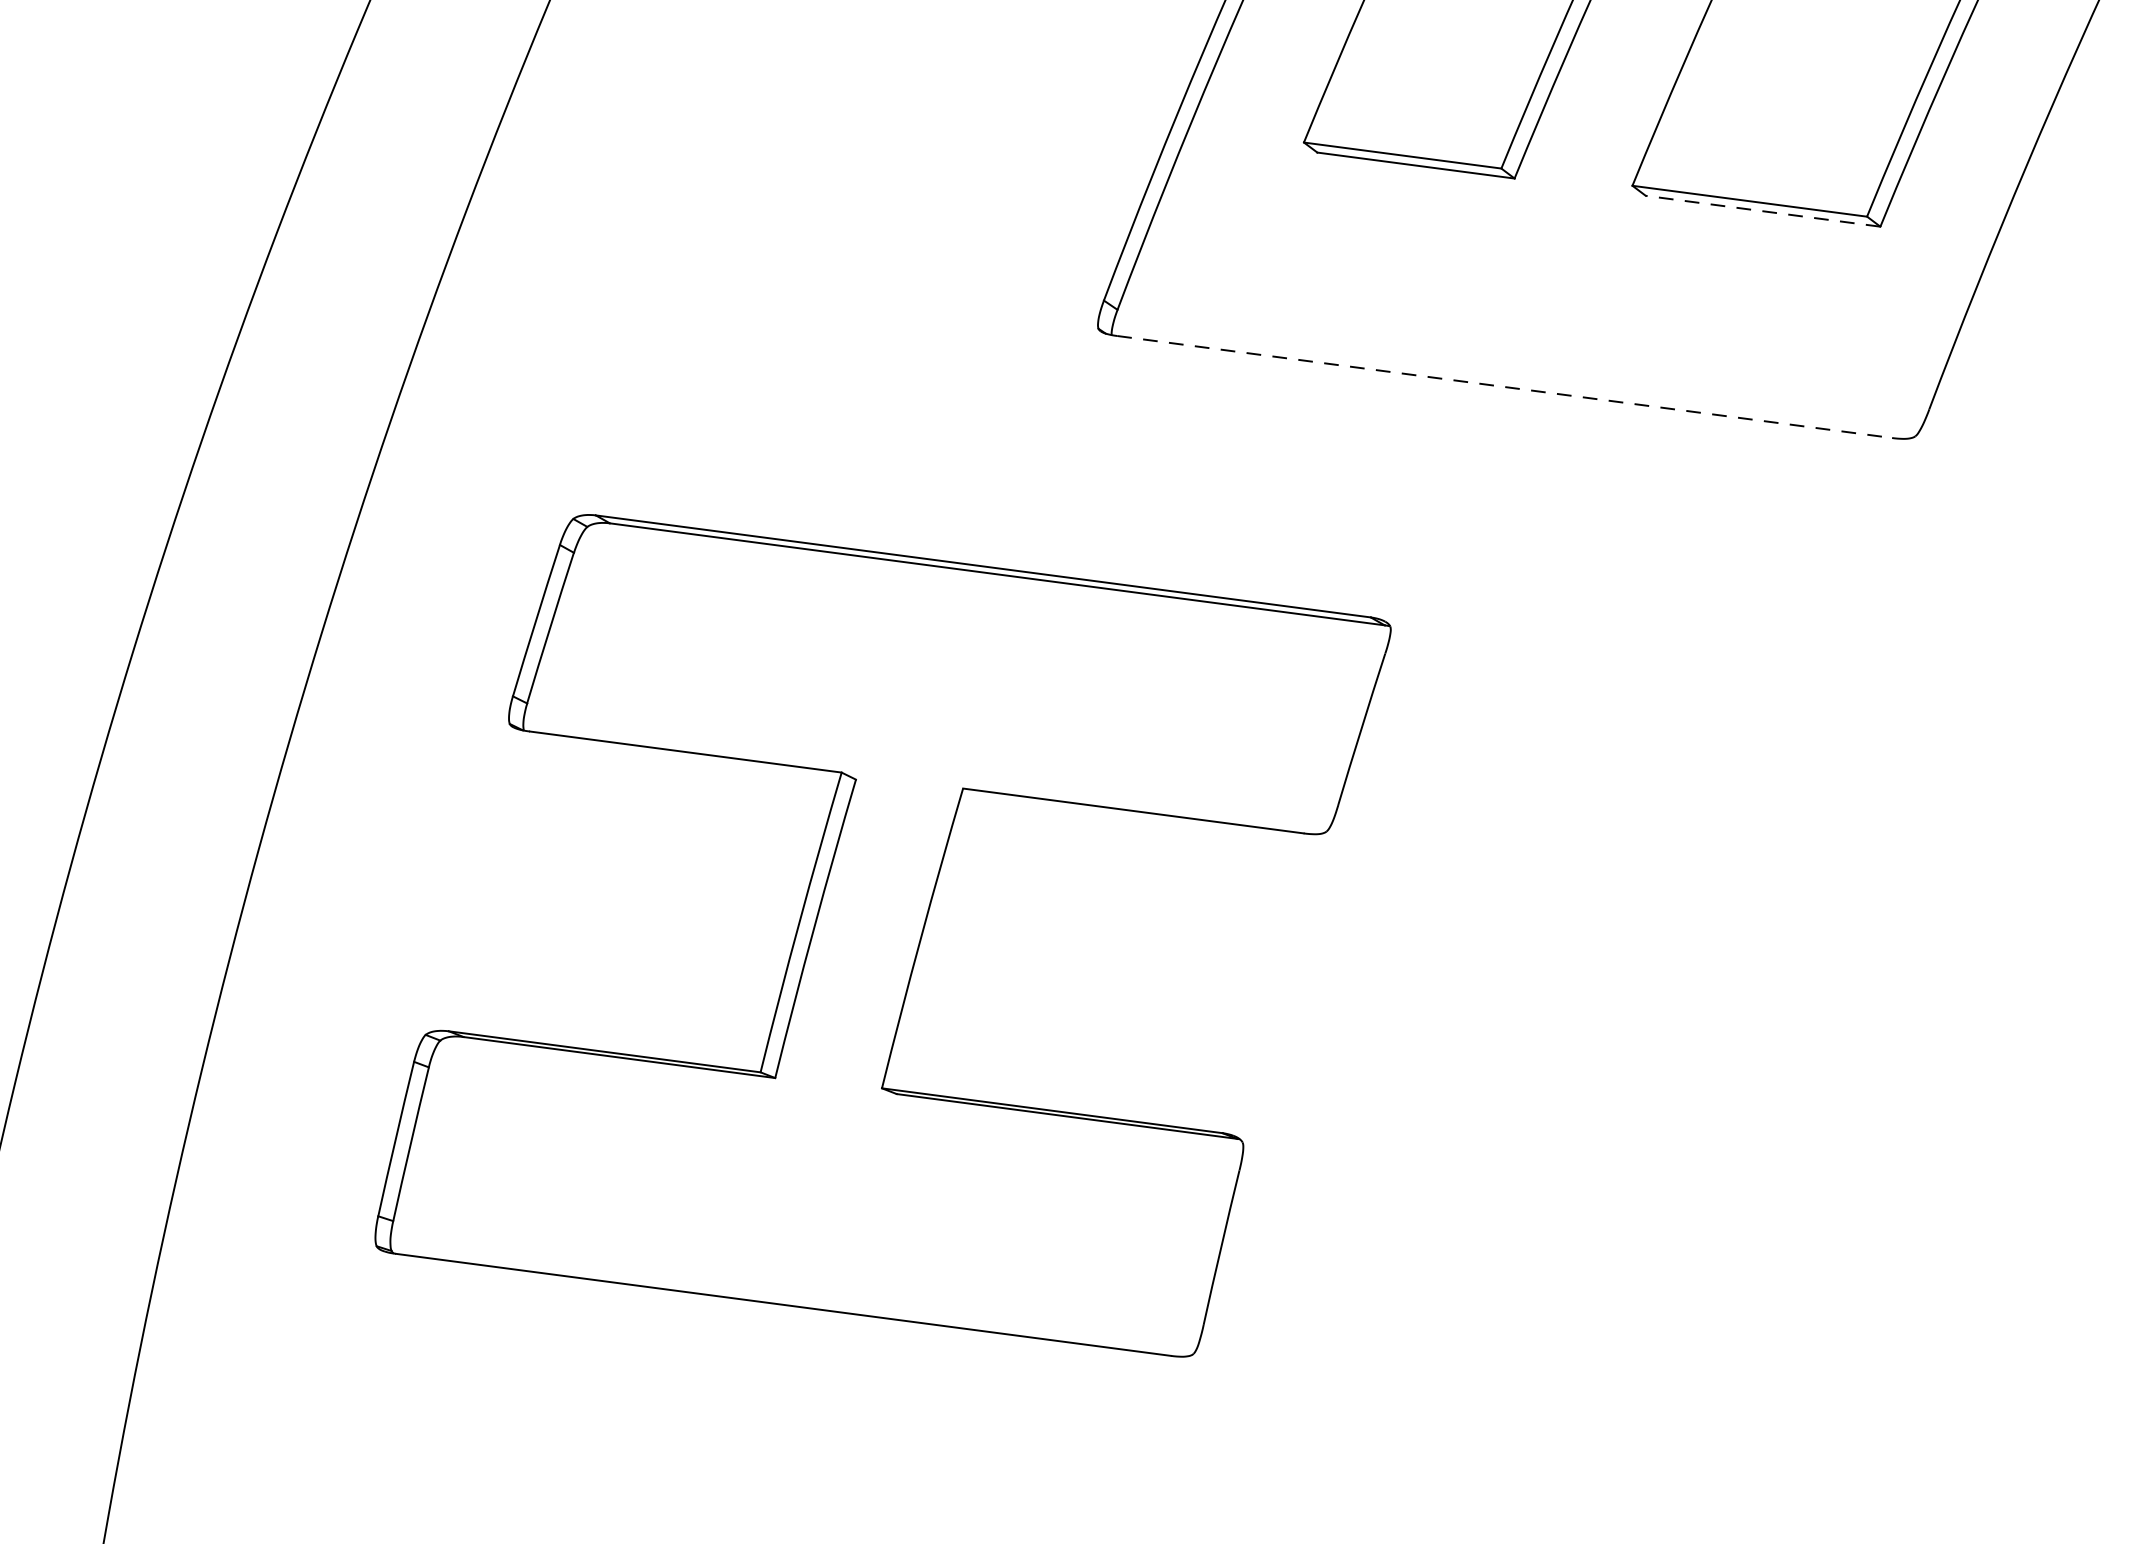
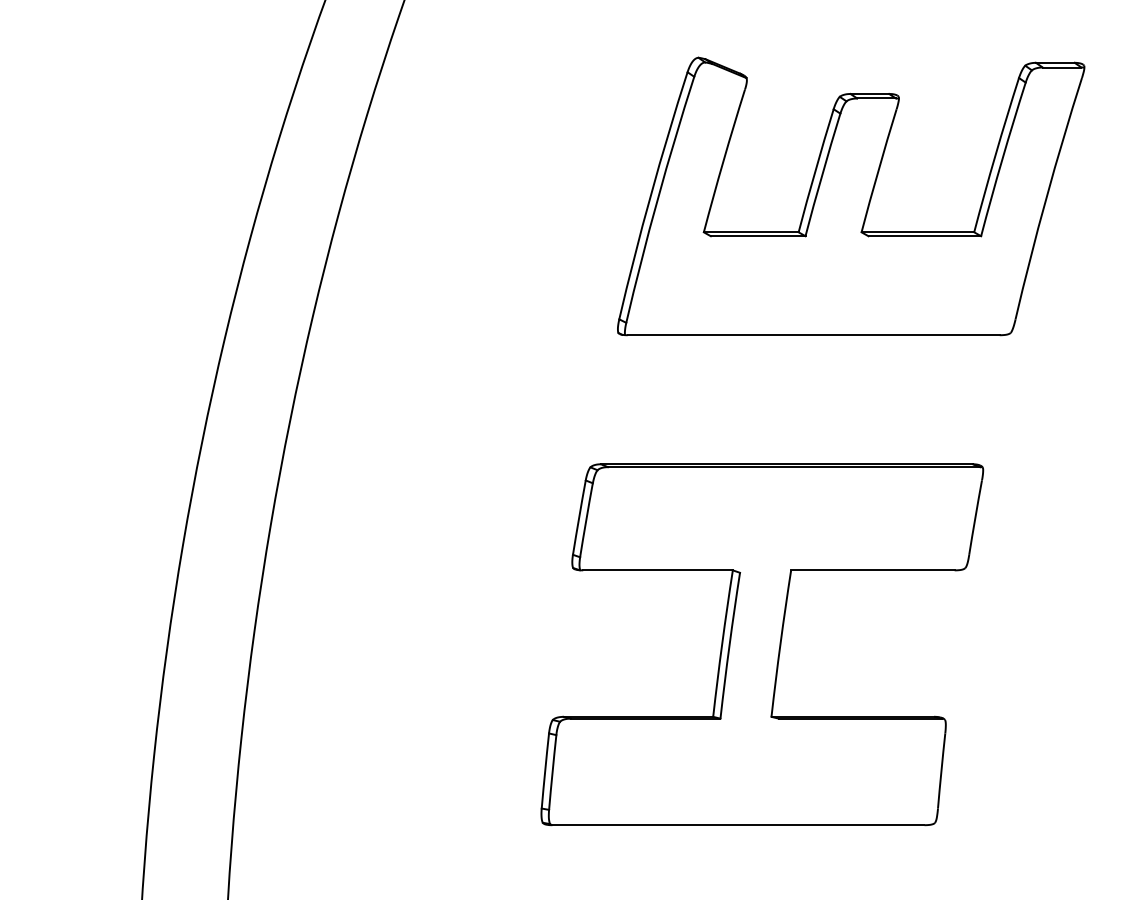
line: (1762, 211) -> (924, 236), dashed -> solid
line: (1506, 387) -> (814, 335), dashed -> solid
part: (883, 935) -> (762, 644), moved

